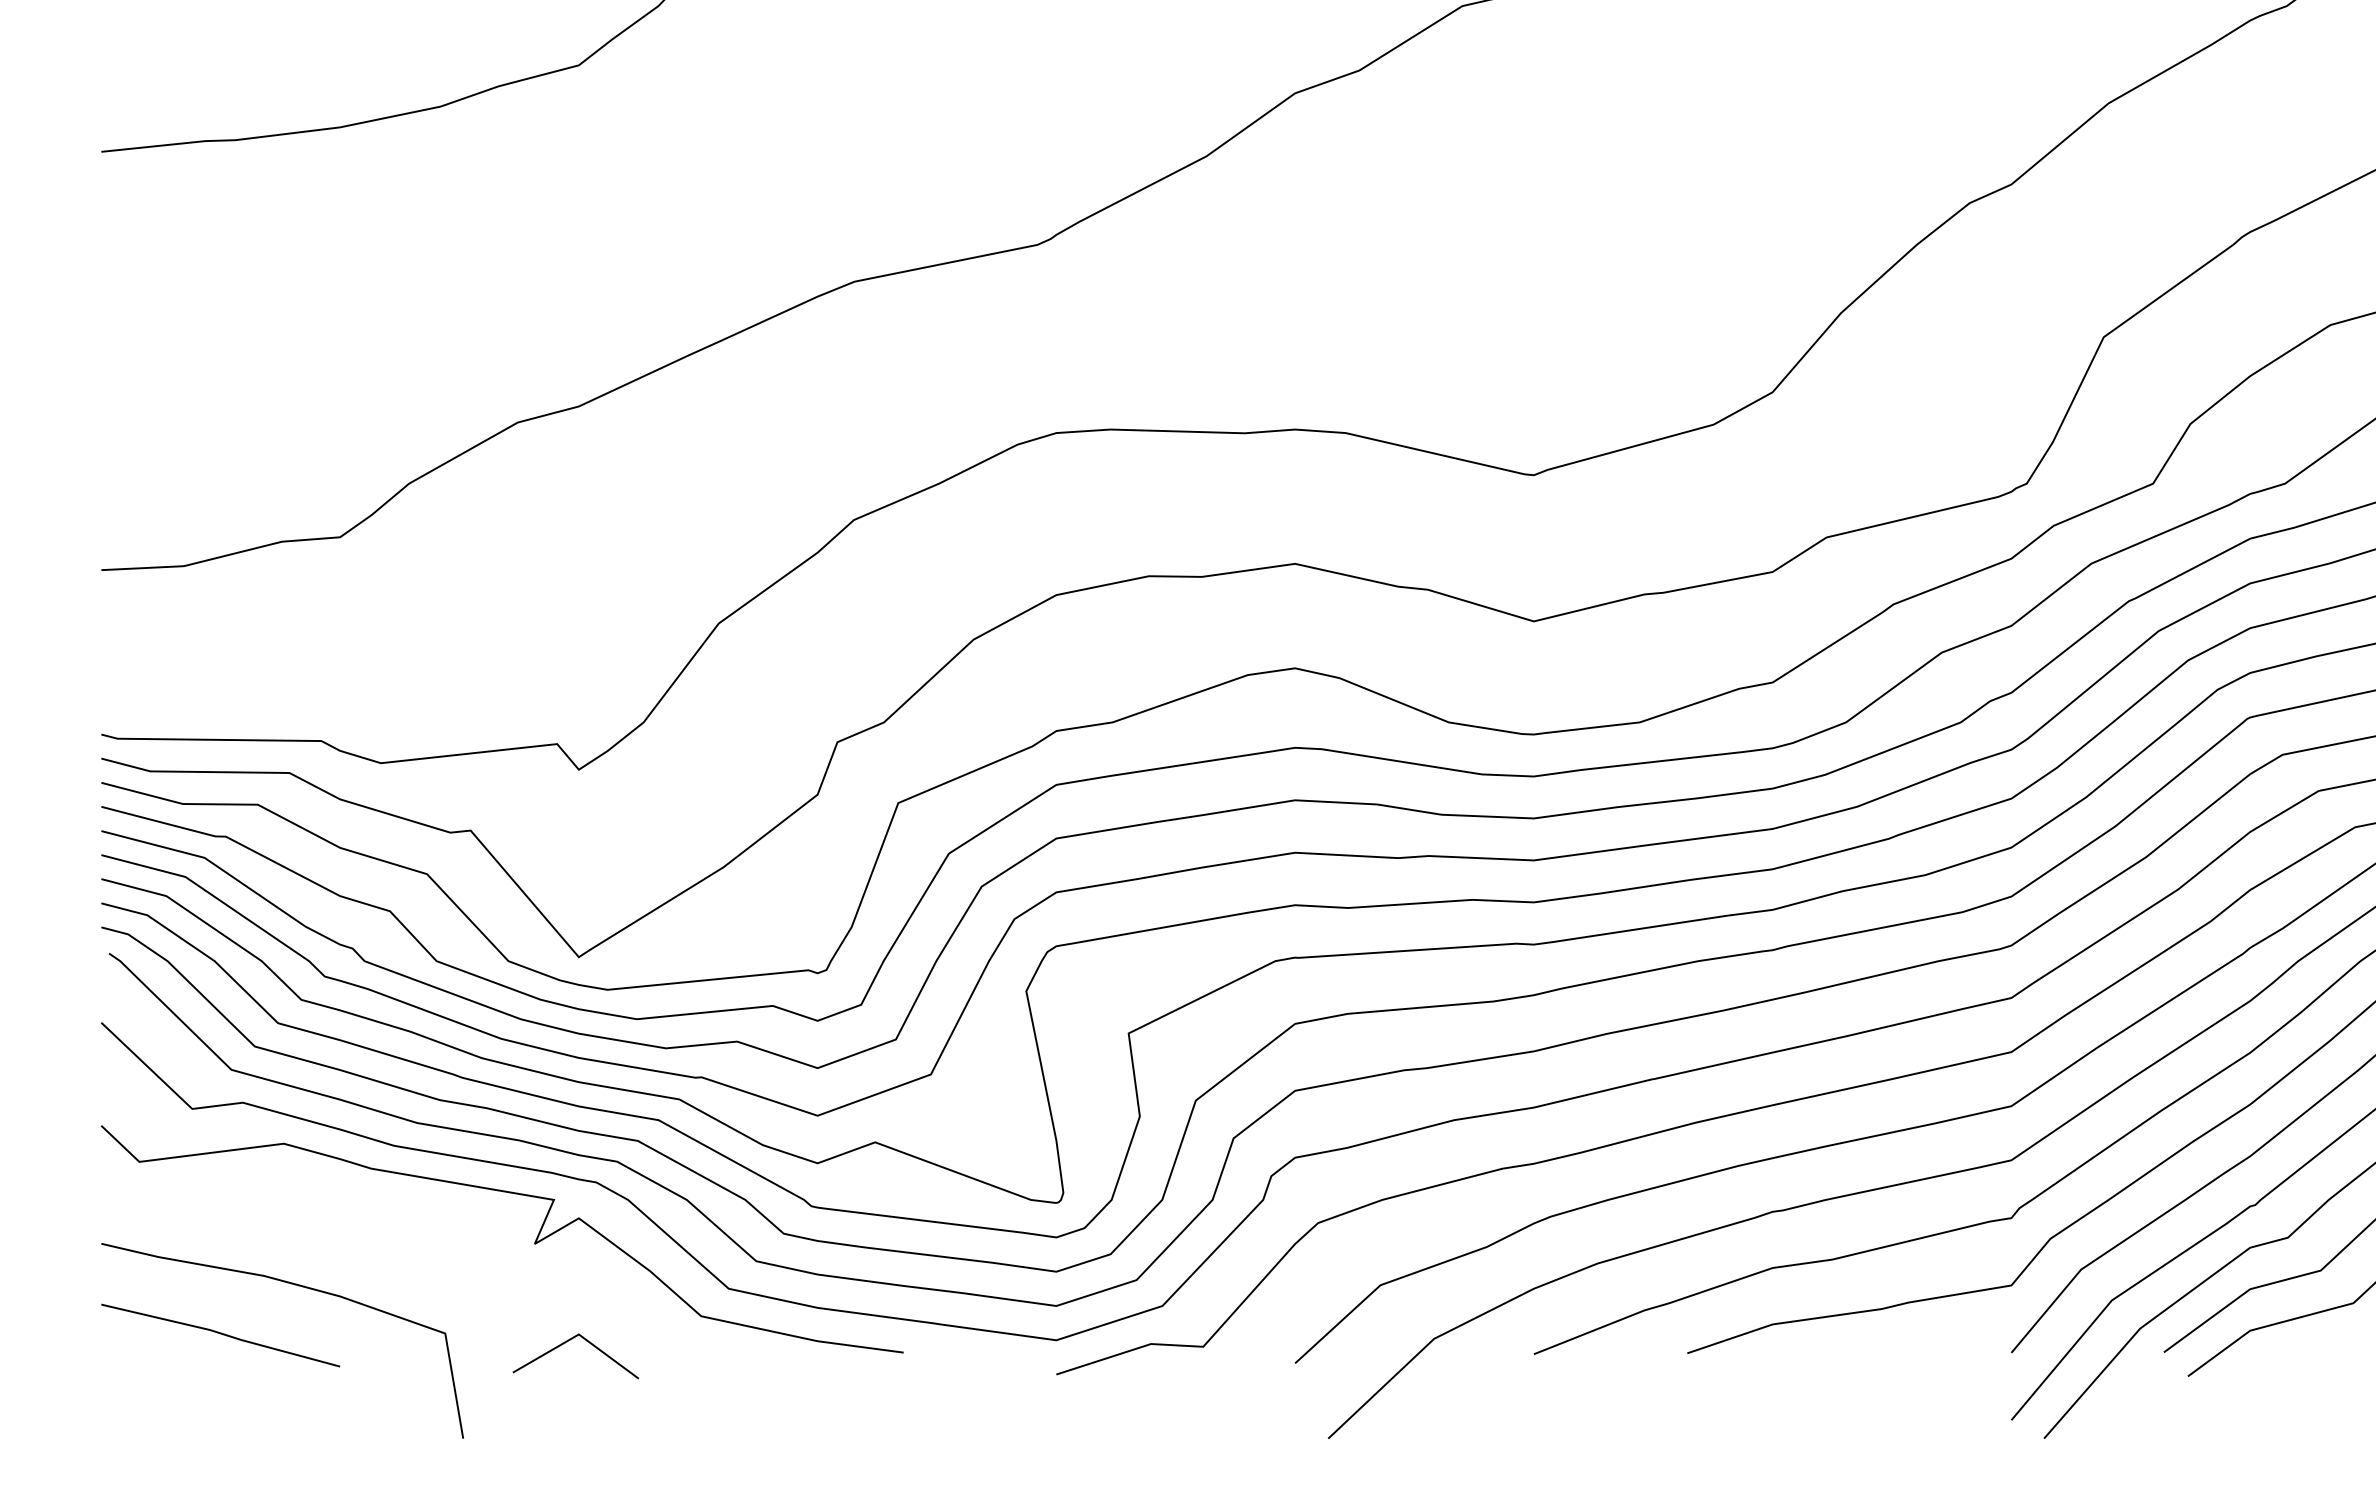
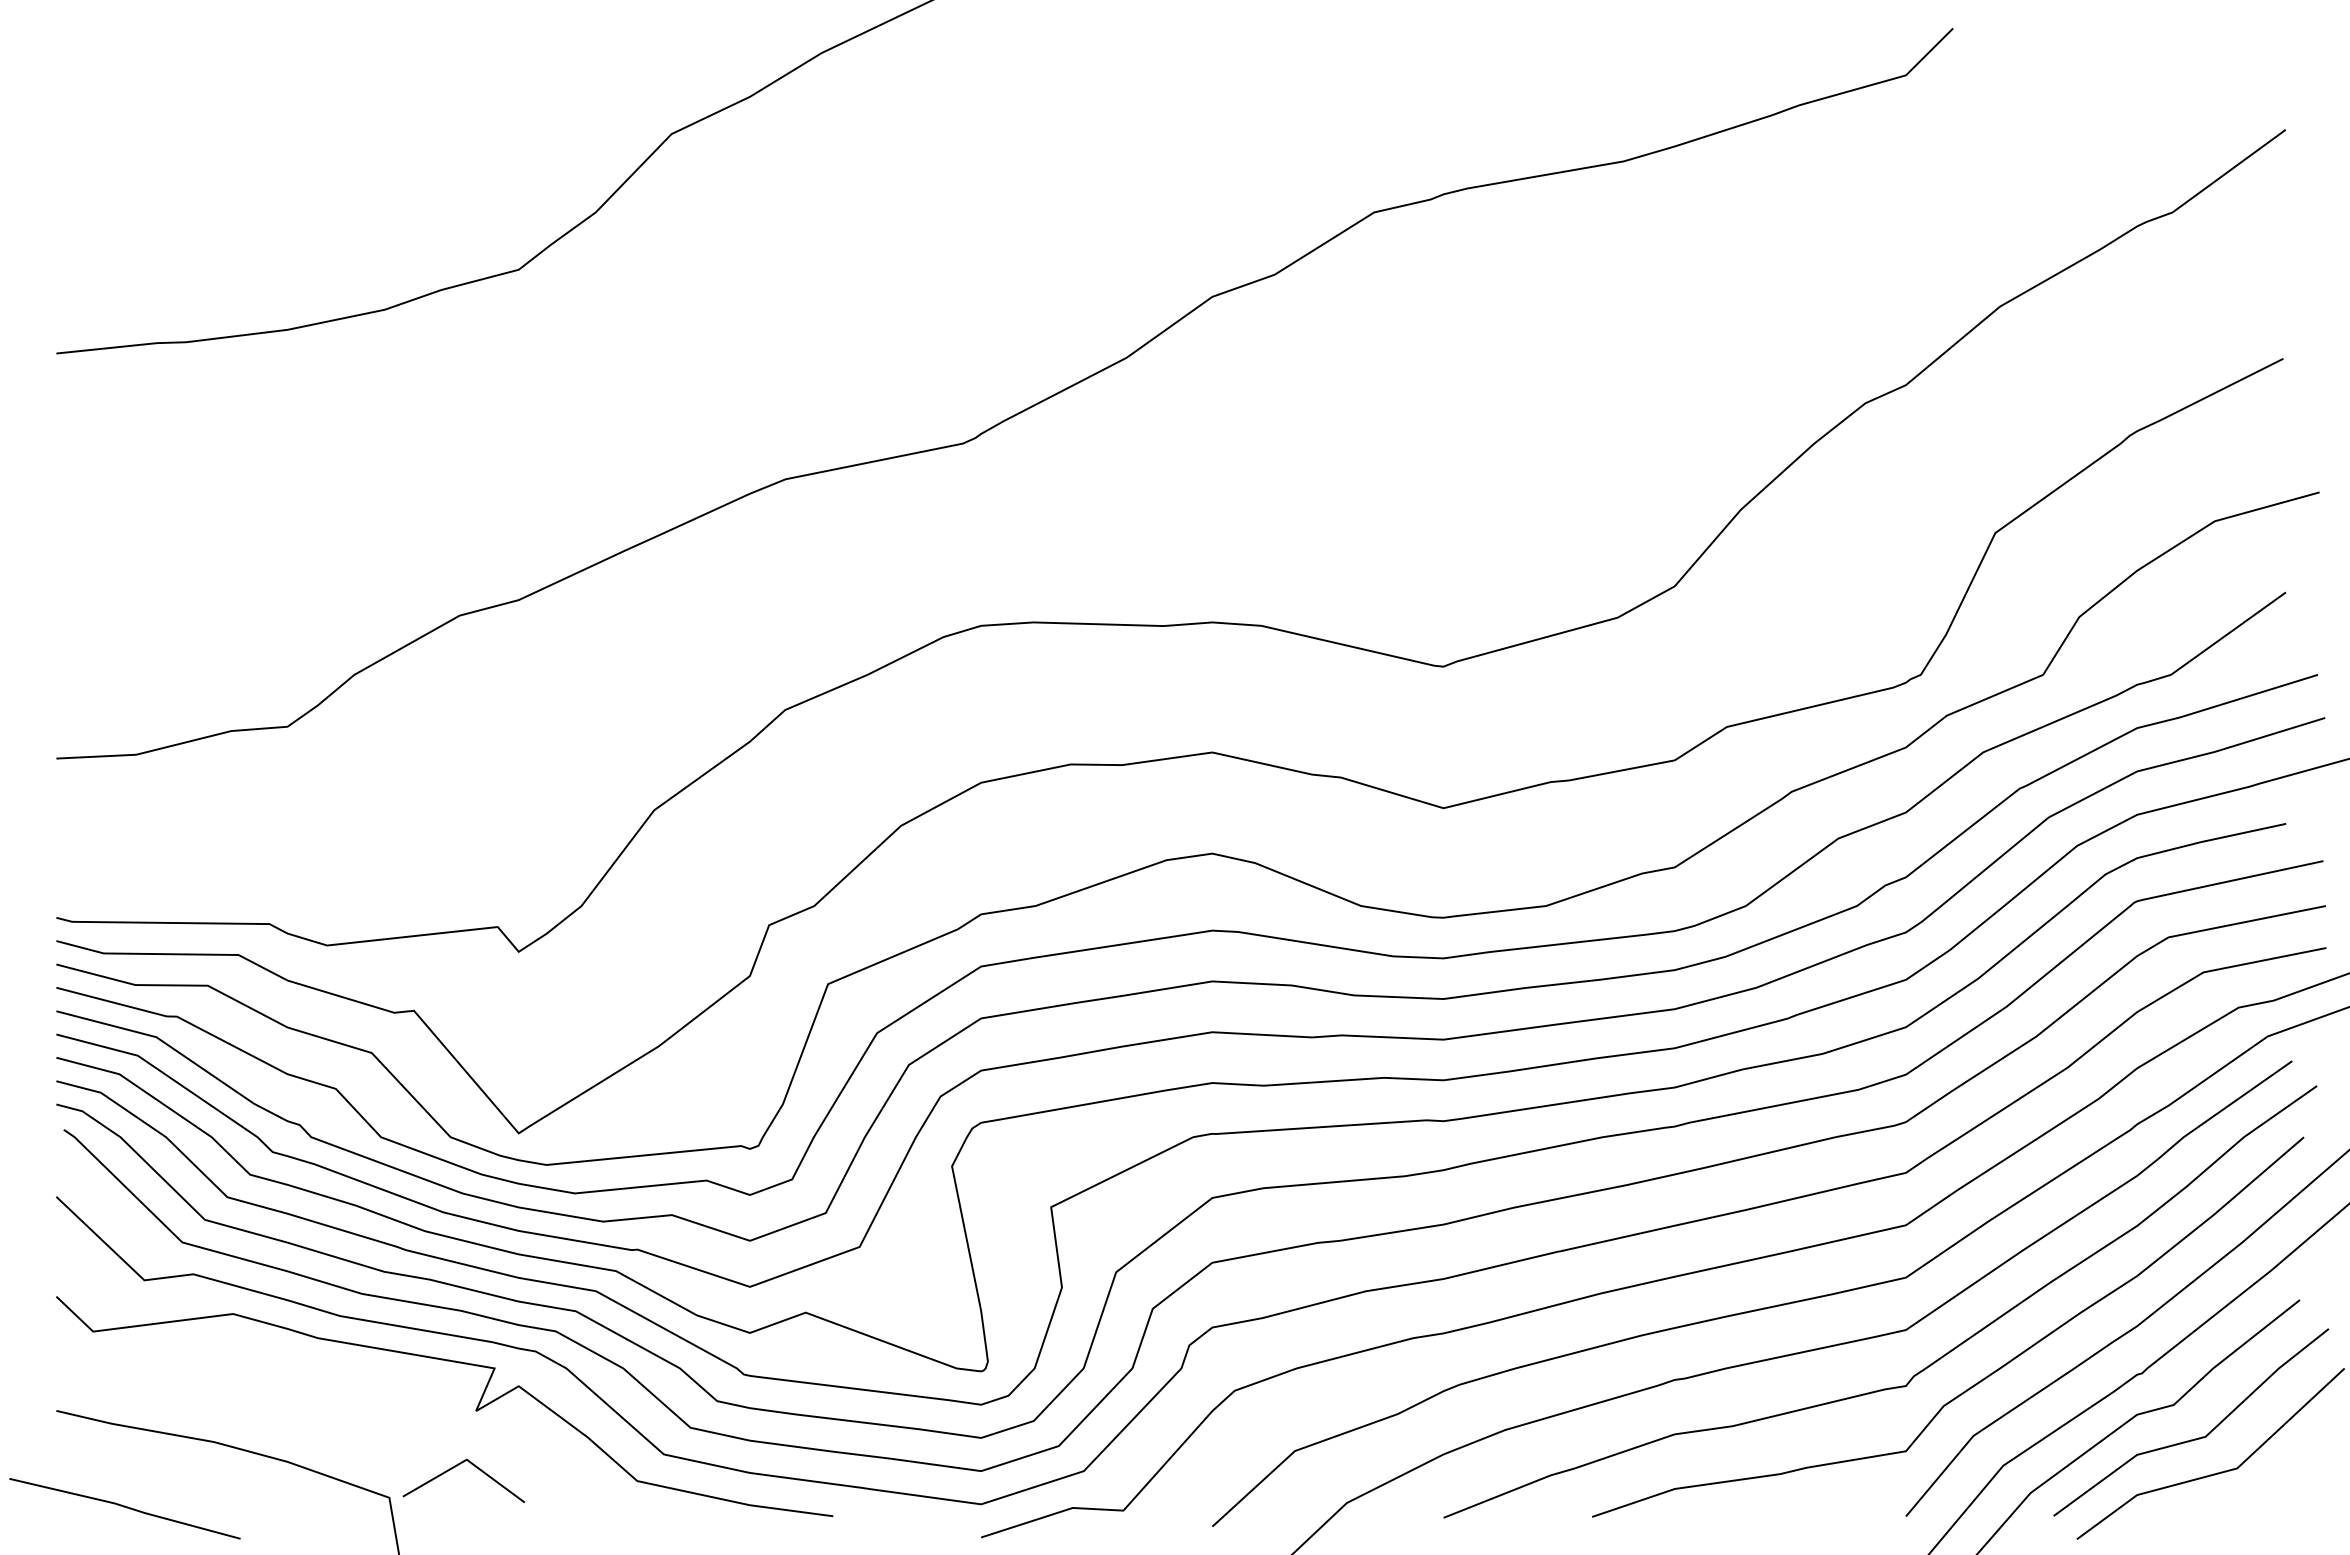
line: (220, 1334) -> (124, 1507), moved
line: (569, 1341) -> (457, 1466), moved

